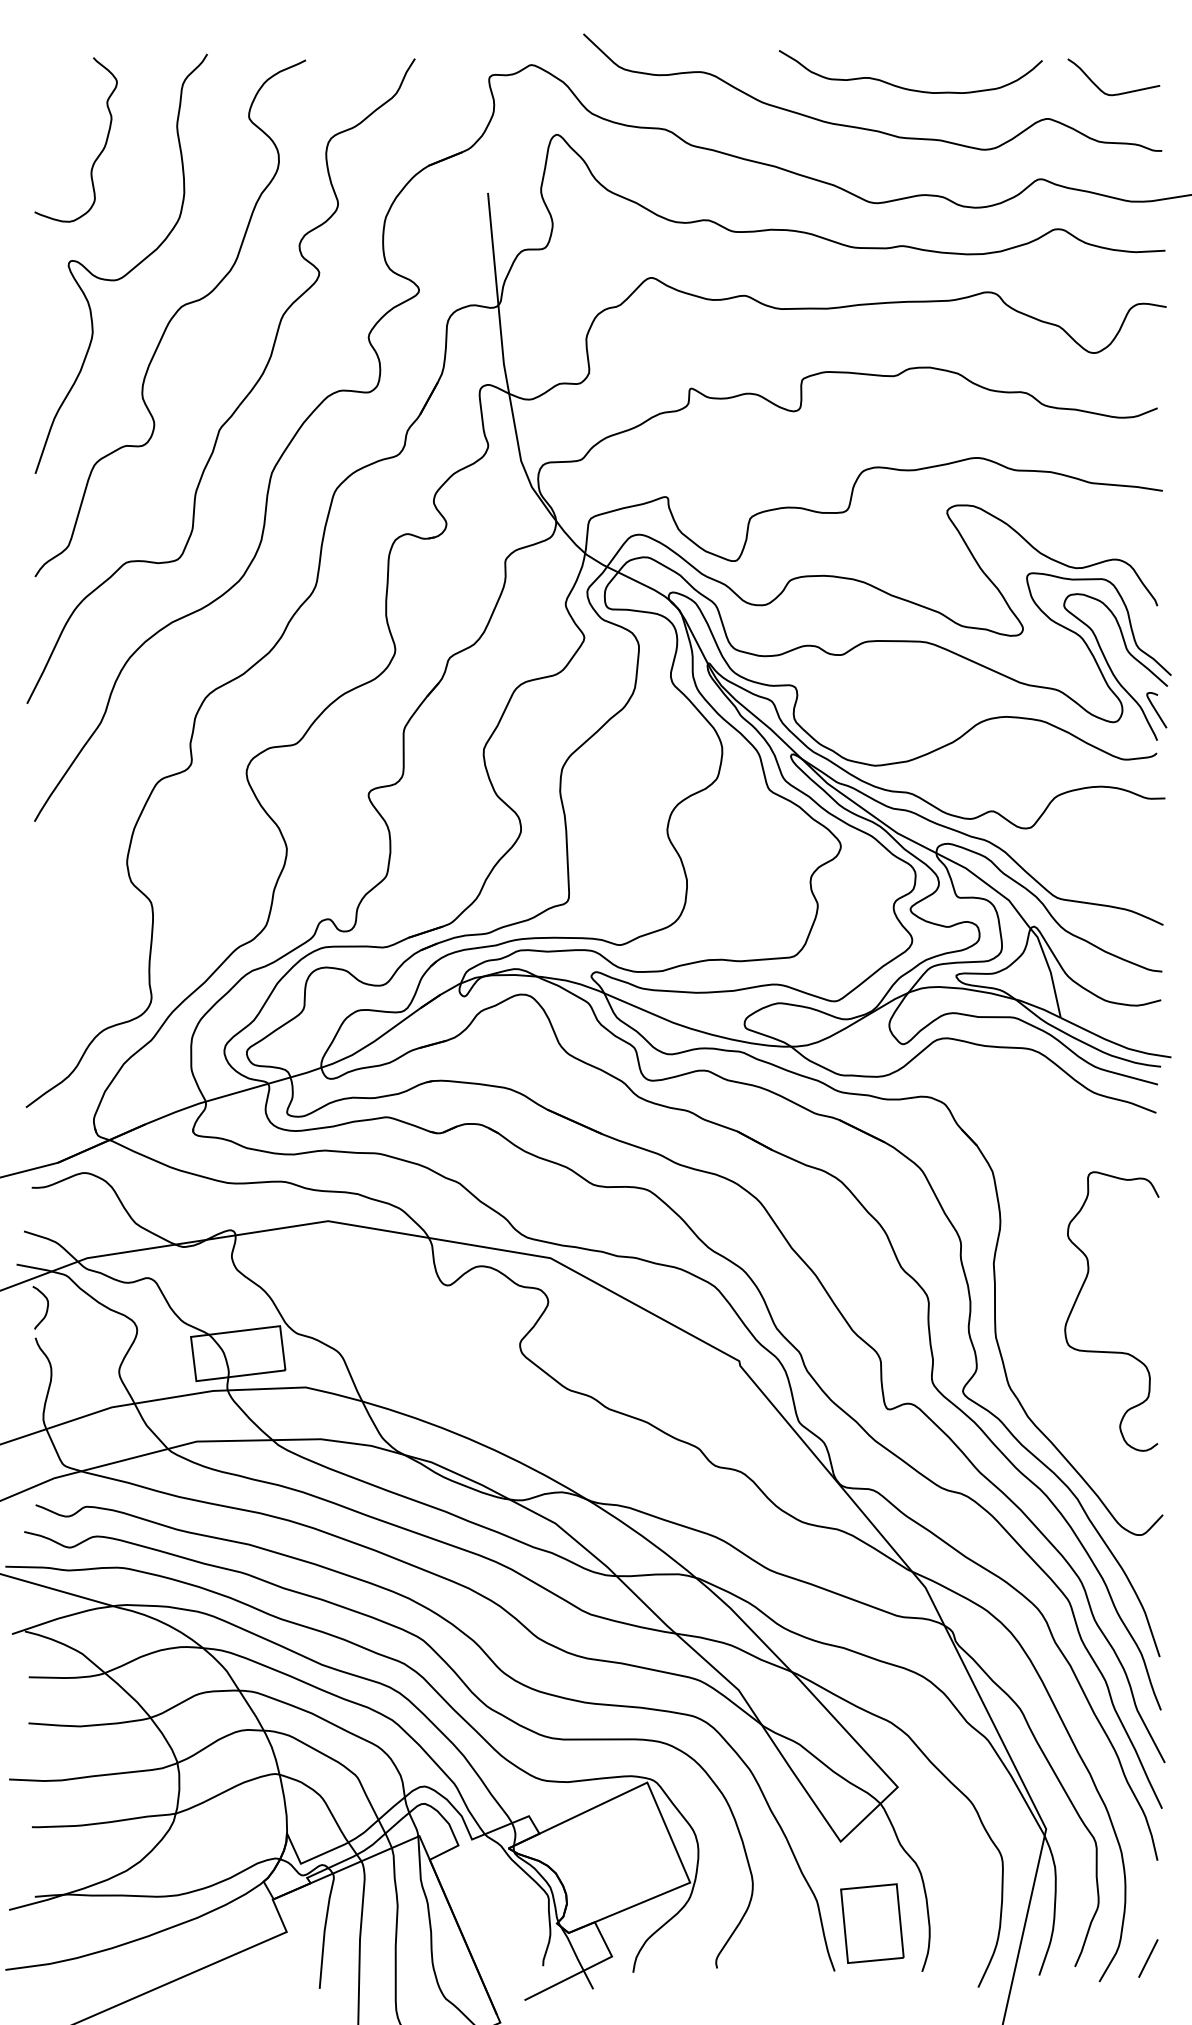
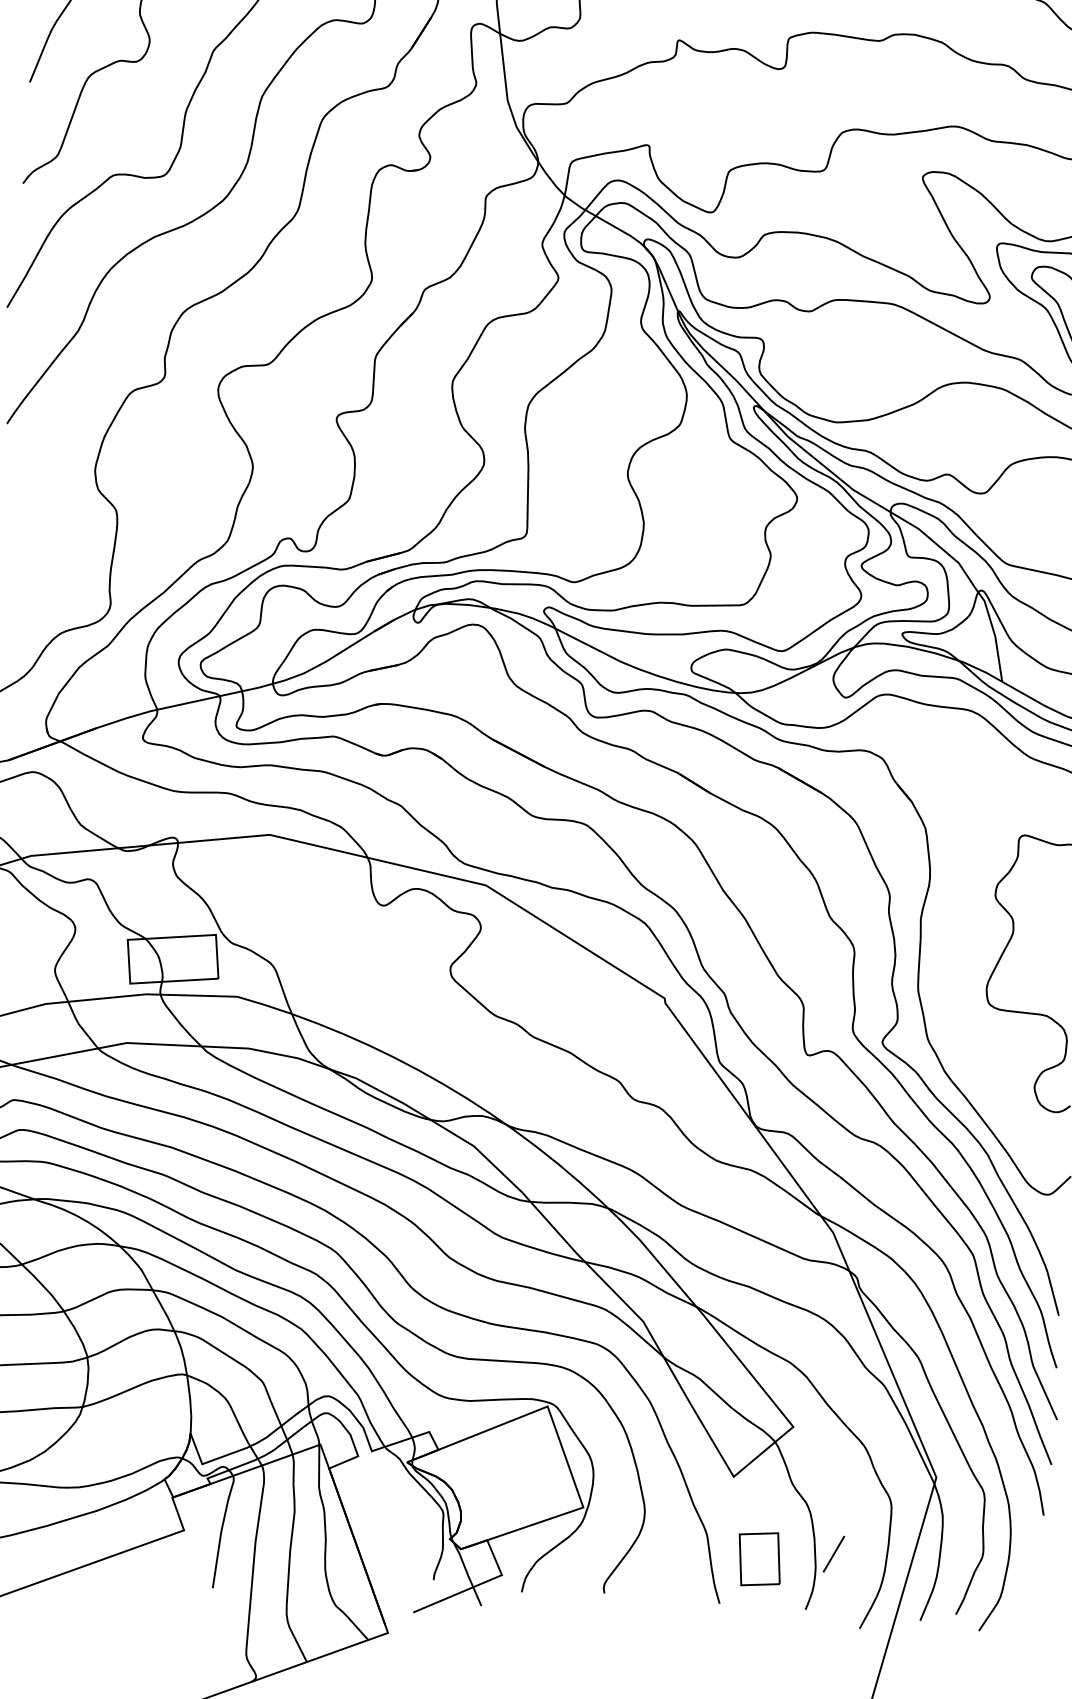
part: (872, 1923) -> (759, 1559), size x0.7
line: (1148, 1958) -> (834, 1554), moved

